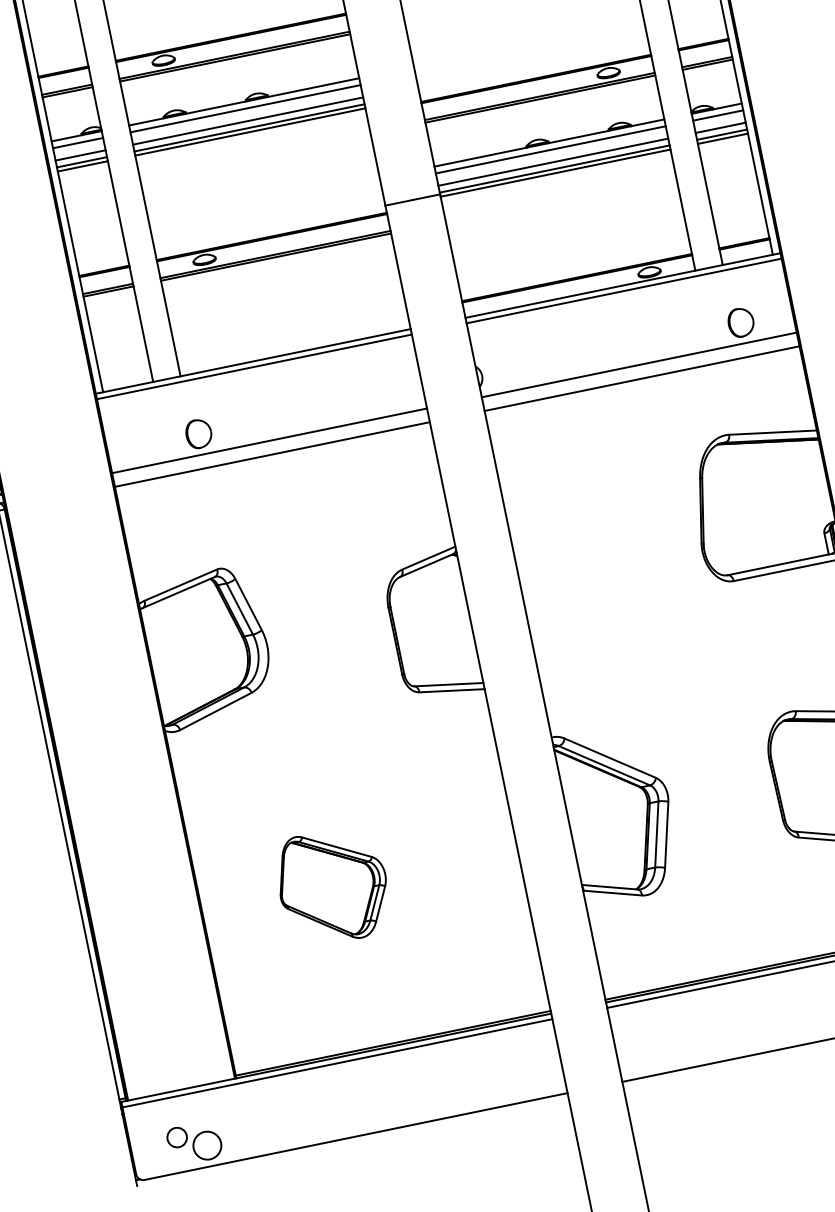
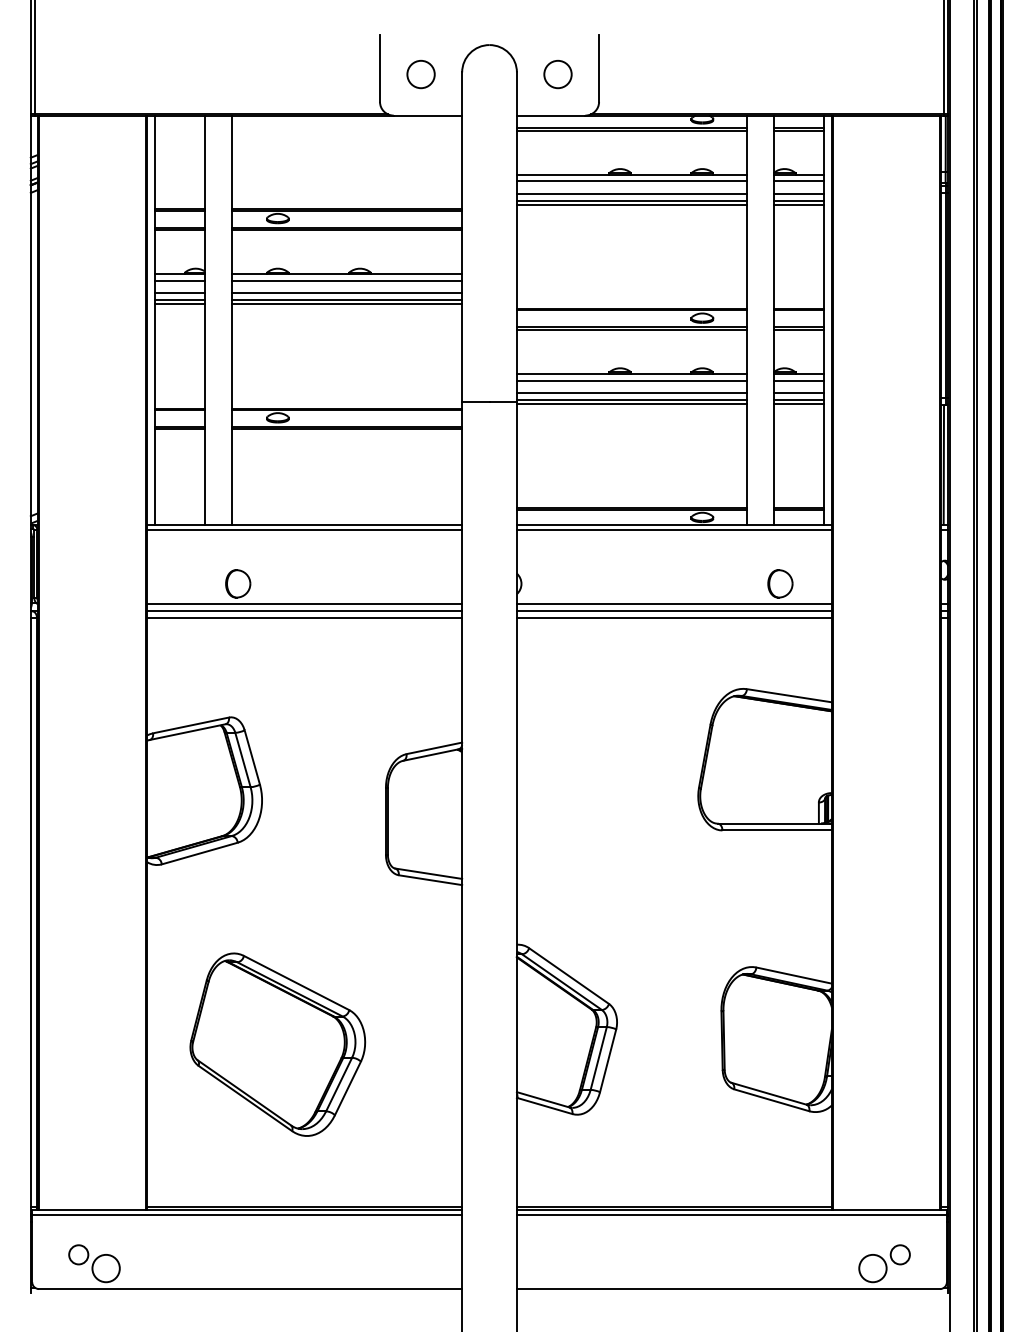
line: (639, 372) -> (673, 611), added
line: (270, 447) -> (304, 611), added
part: (332, 886) -> (277, 1044), size x1.67

